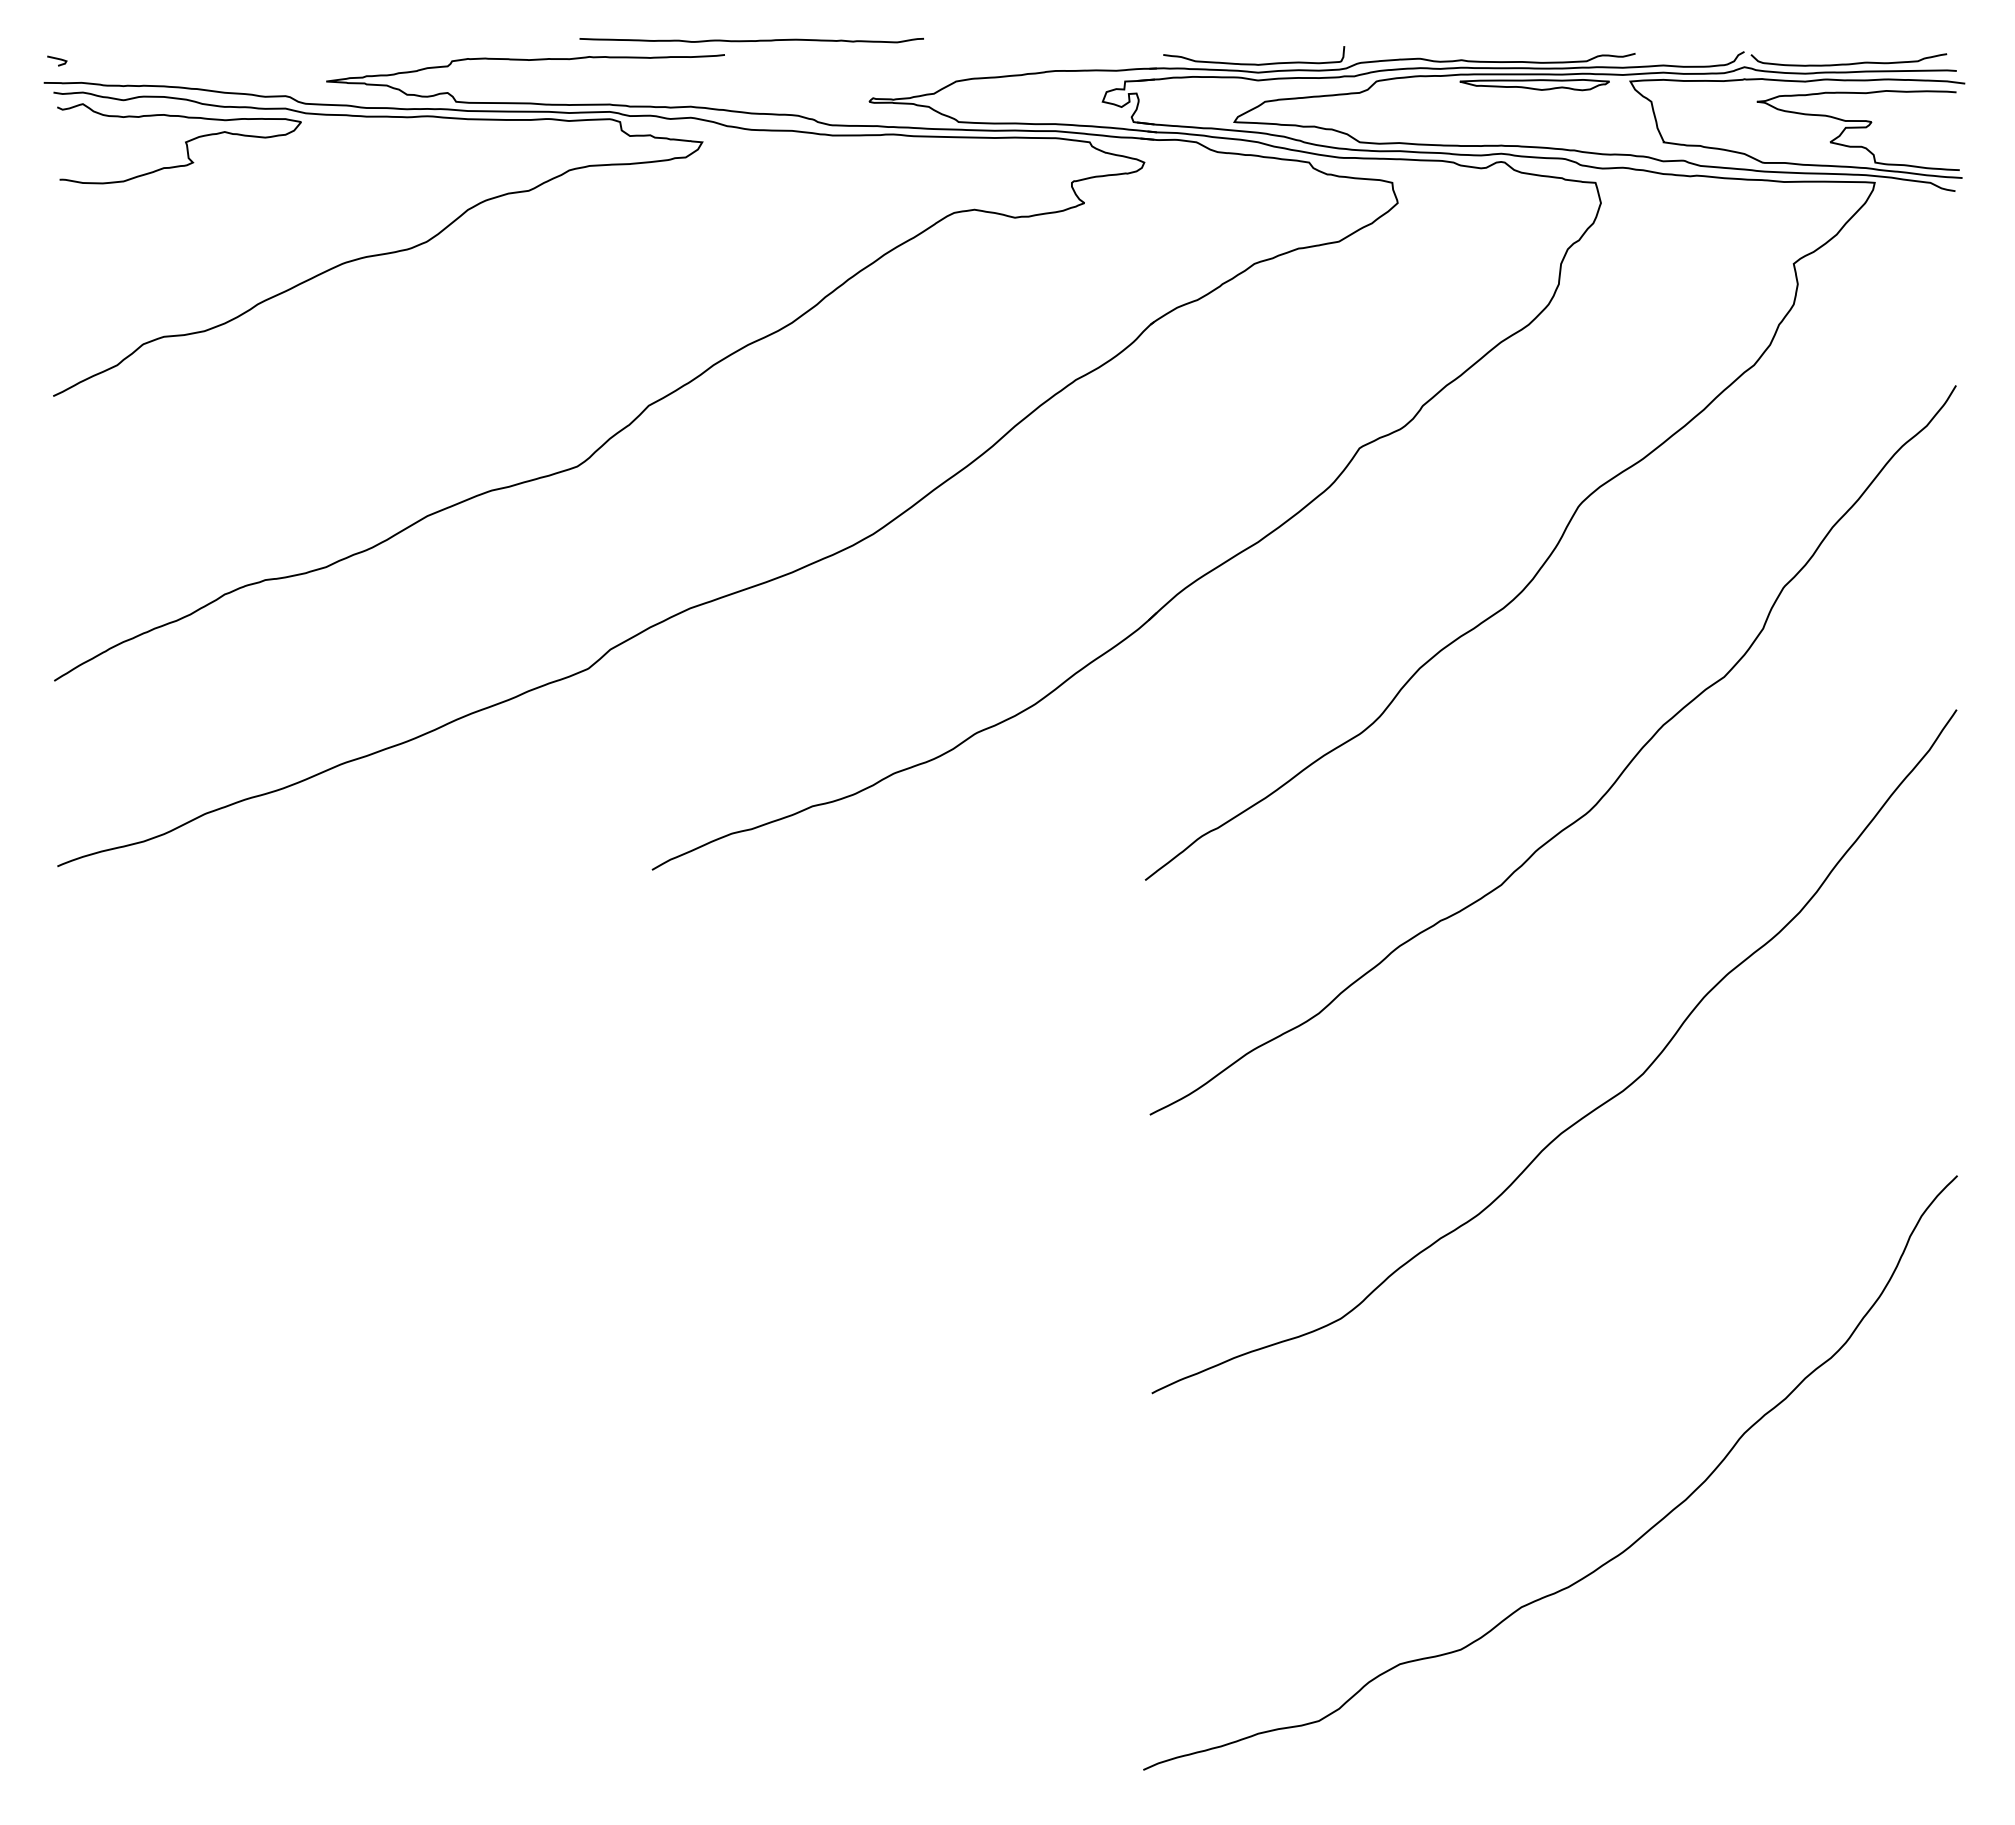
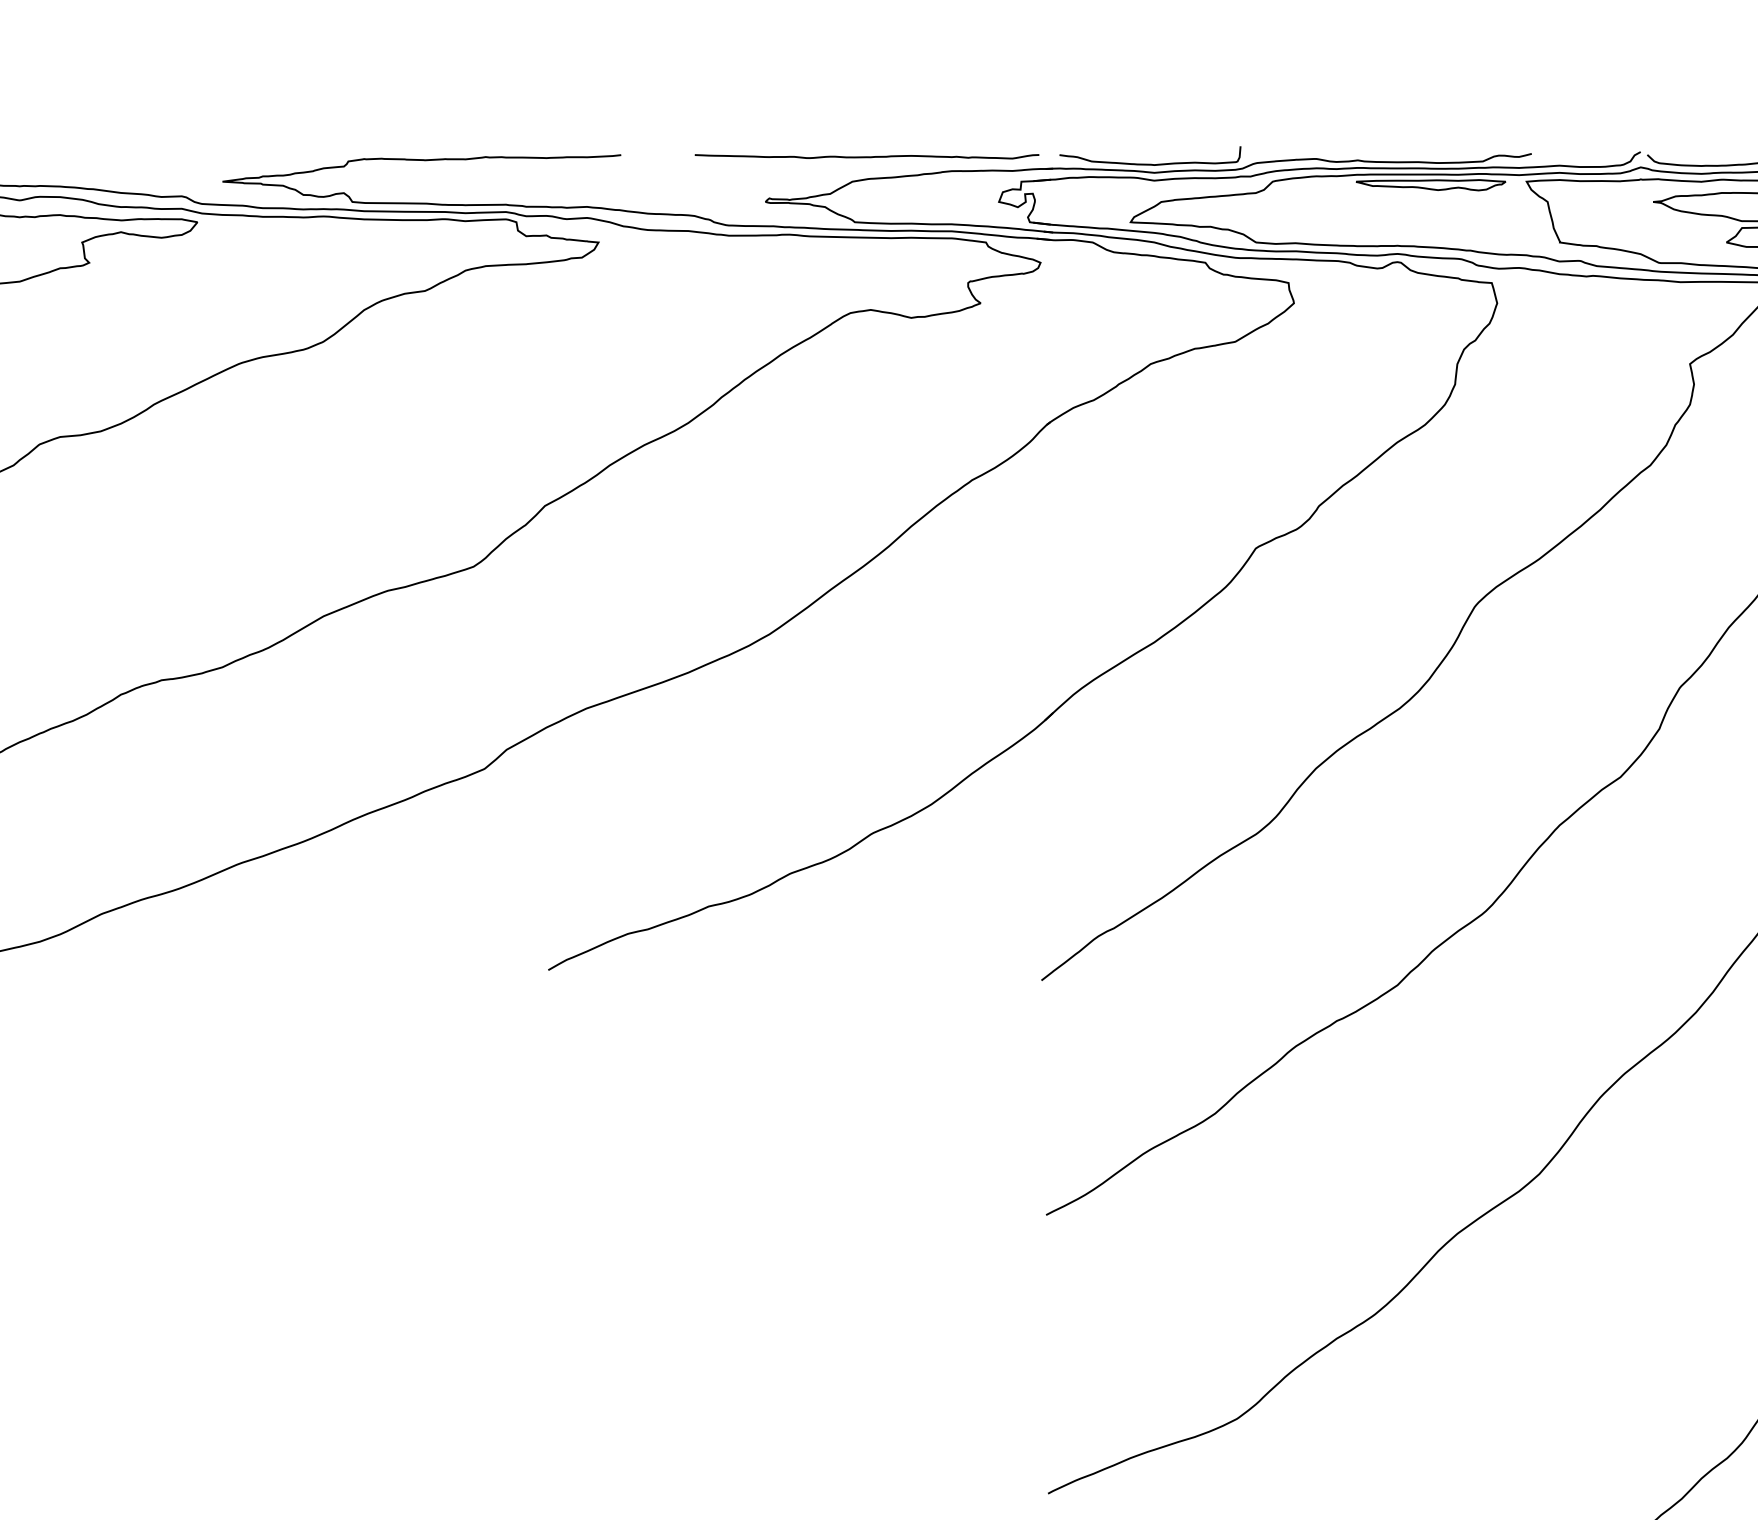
curve: (751, 40) -> (866, 156), moved

